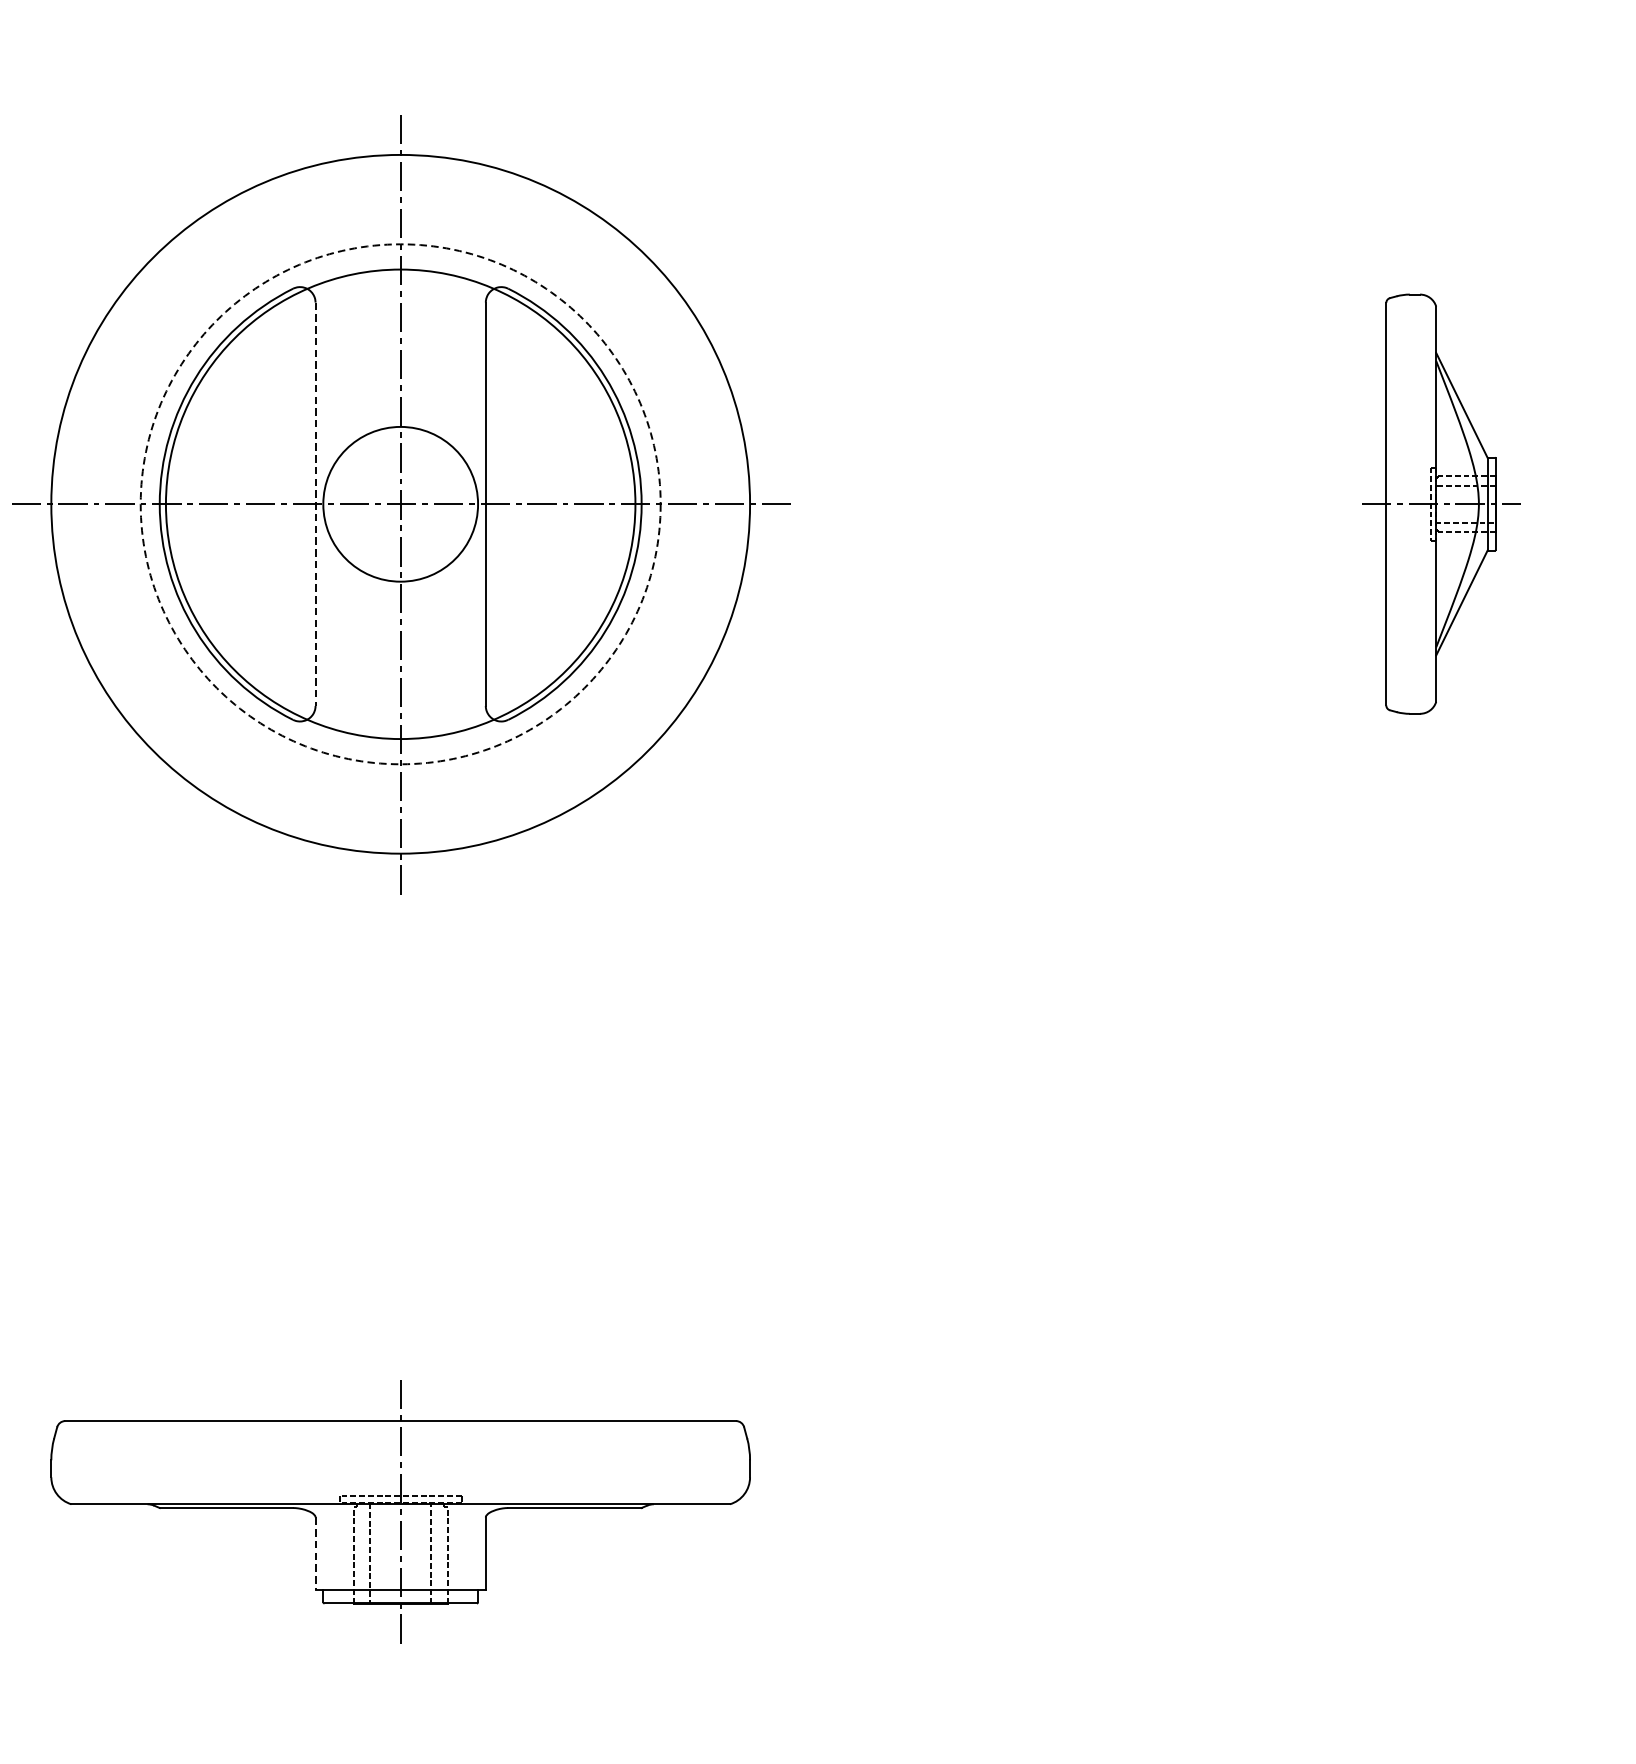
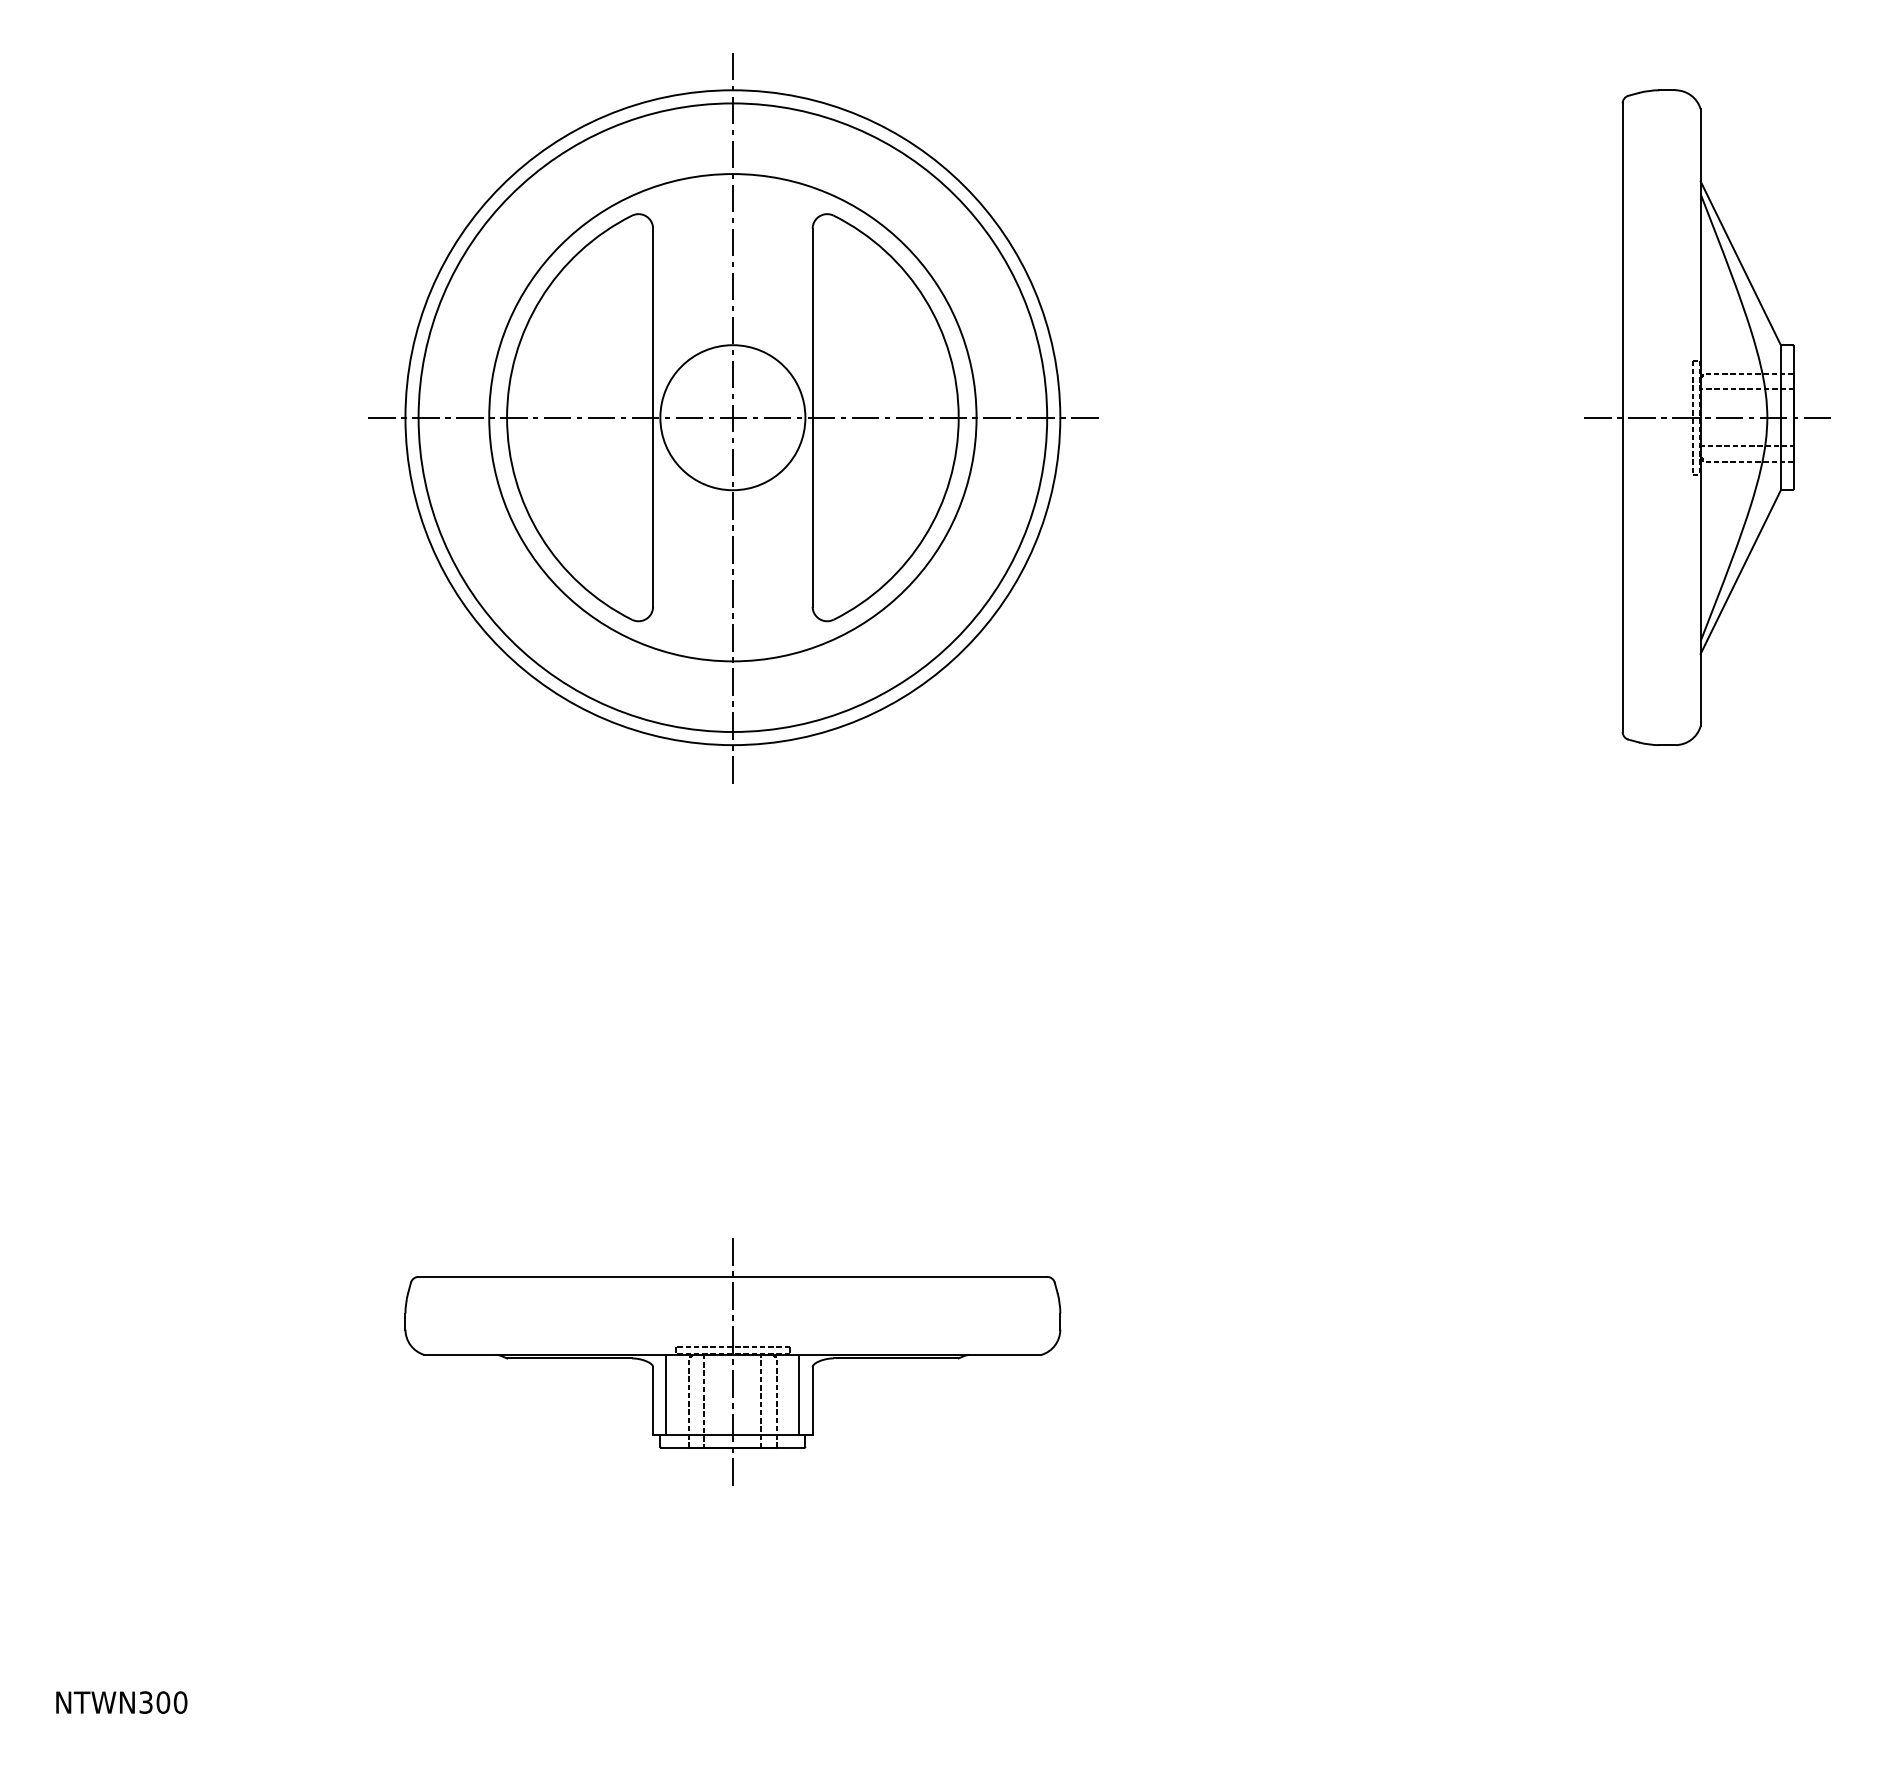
circle: (400, 504) -> (732, 417), dashed -> solid
circle: (400, 504) -> (732, 417), size x1.43
part: (1440, 504) -> (1707, 417), size x1.67
line: (315, 505) -> (653, 418), dashed -> solid
line: (329, 1546) -> (666, 1394), added
line: (471, 1546) -> (799, 1394), added
line: (315, 1554) -> (653, 1401), dashed -> solid

